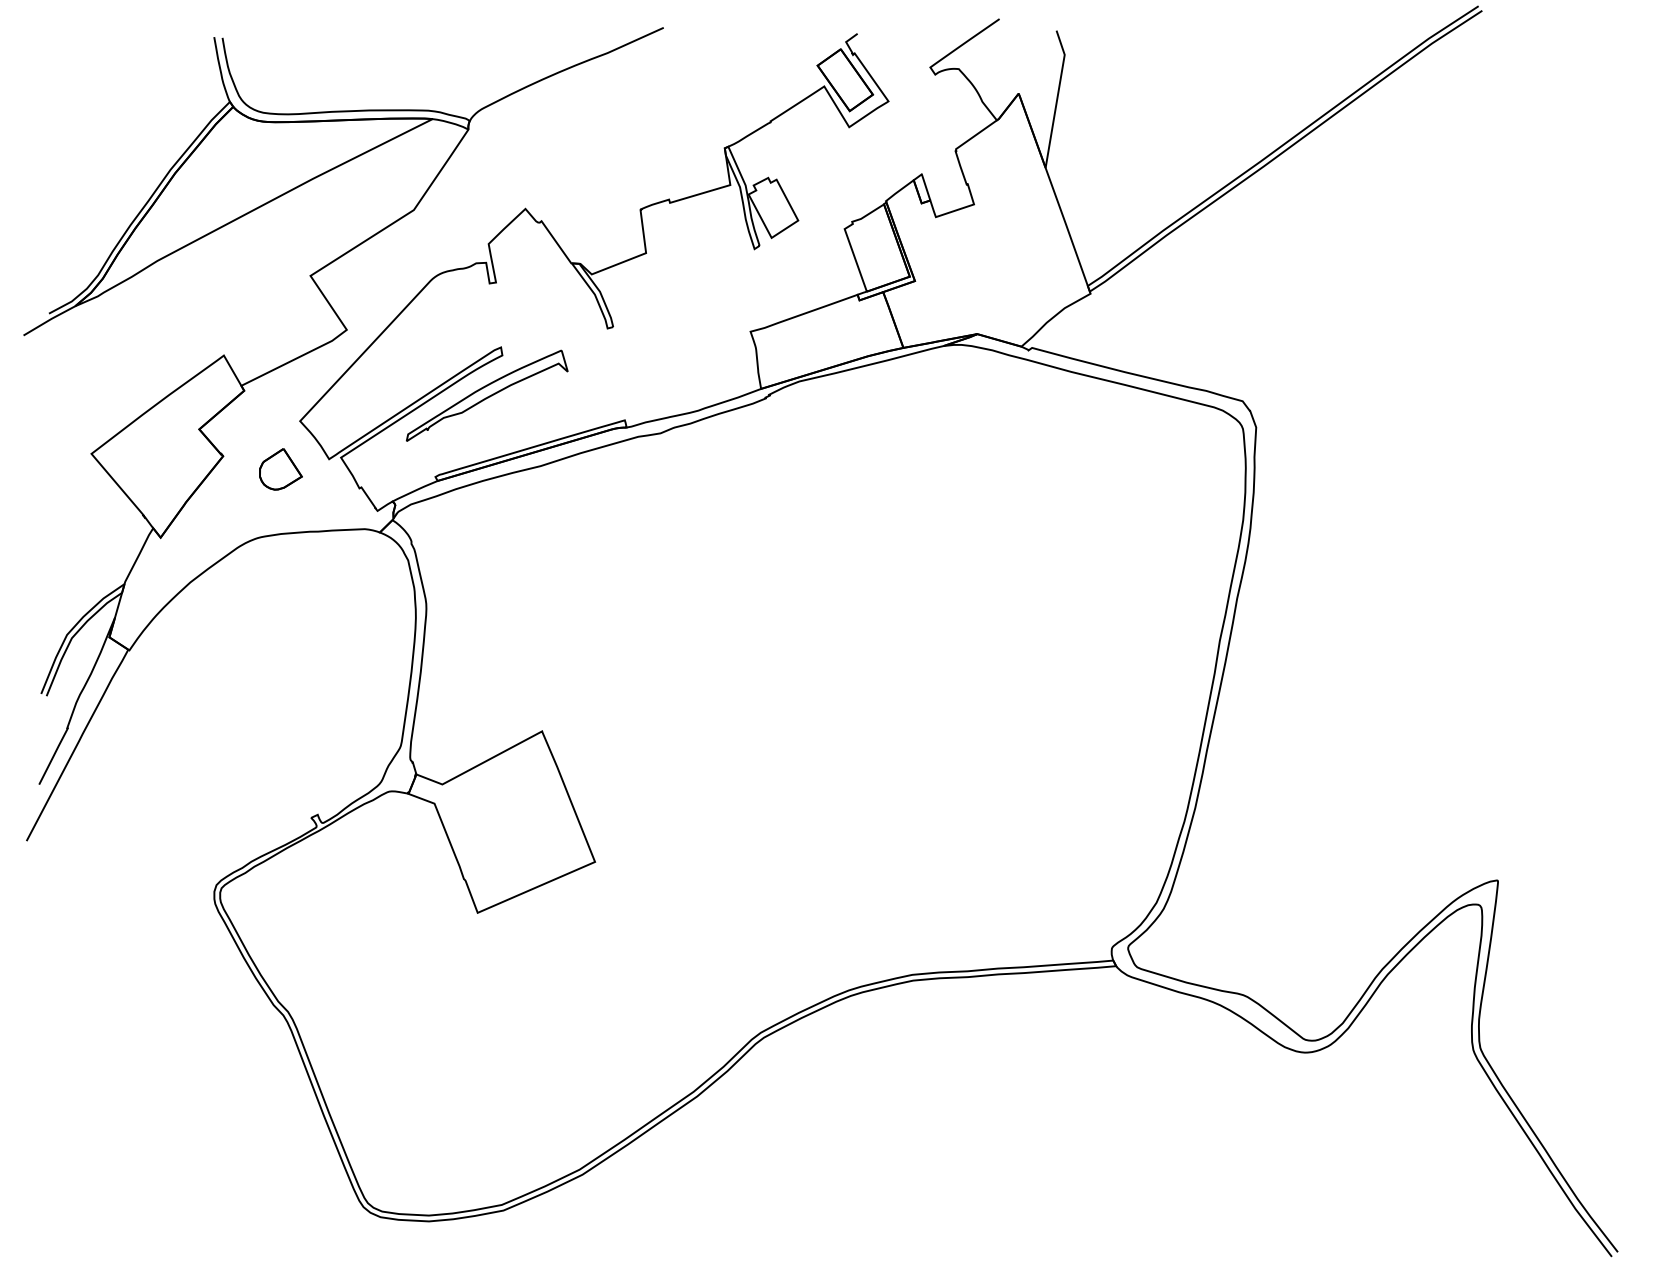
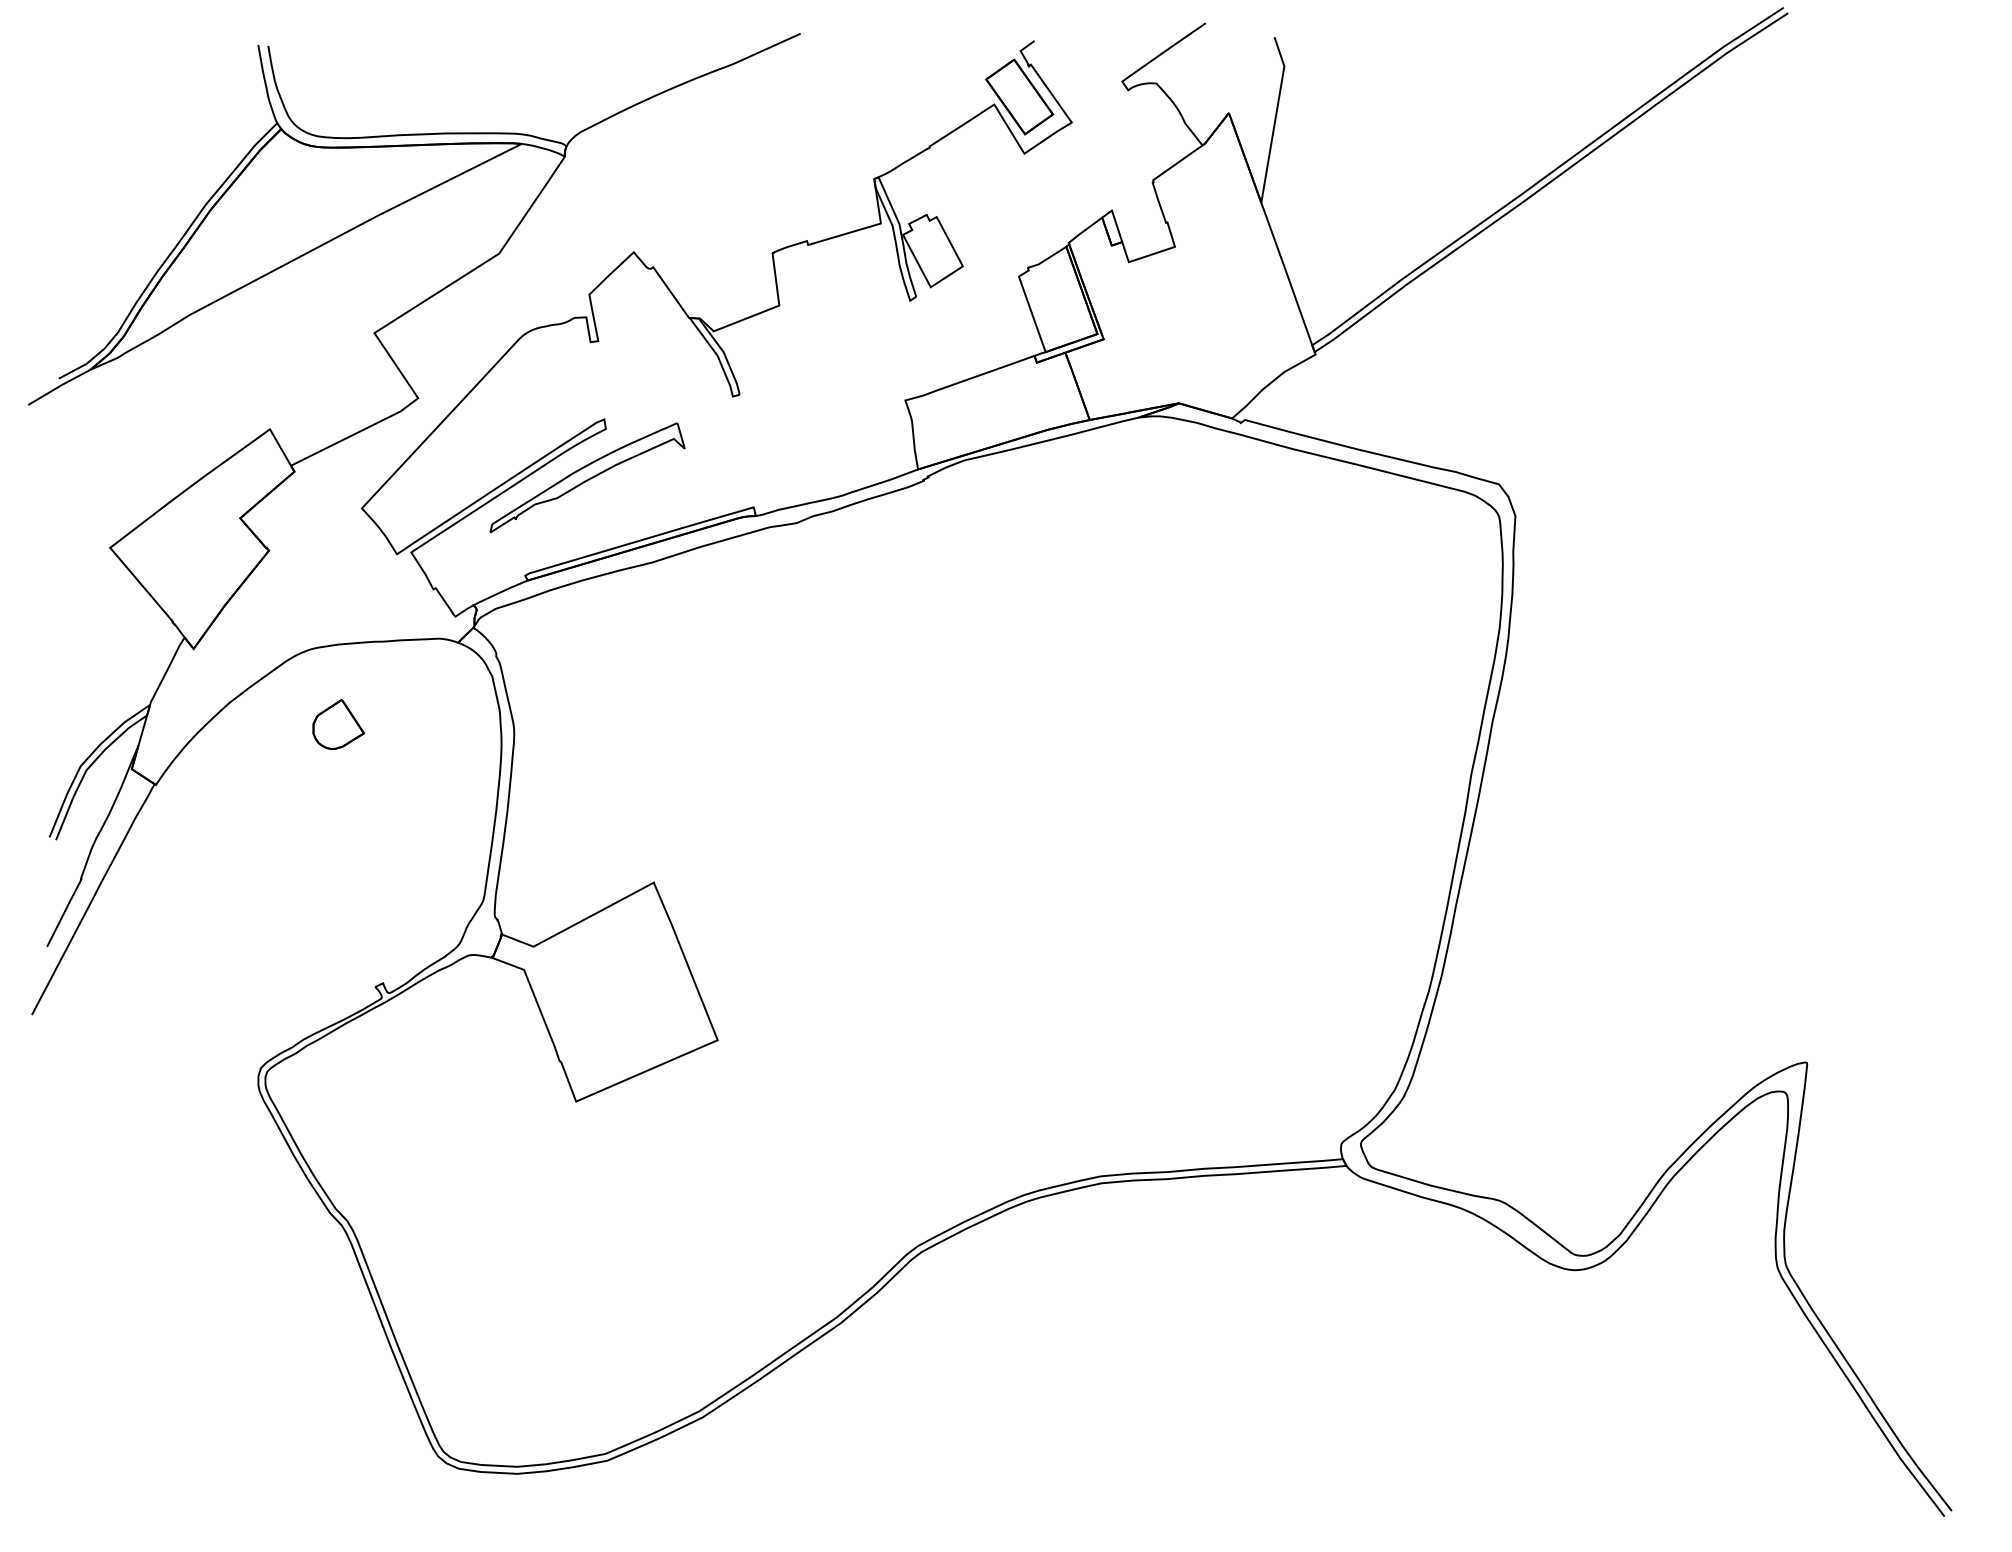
part: (280, 469) -> (338, 724), moved

